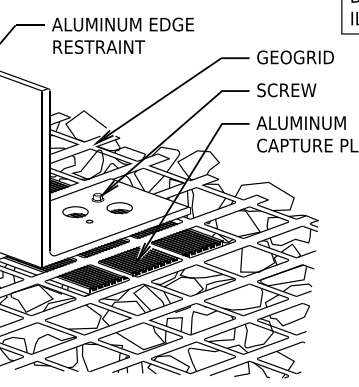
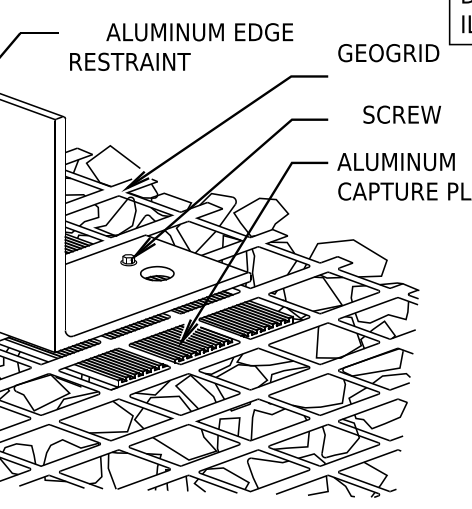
text: (122, 24) -> (199, 32), moved
text: (295, 57) -> (388, 53), moved
text: (286, 90) -> (401, 115), moved
part: (77, 214) -> (101, 282), removed

